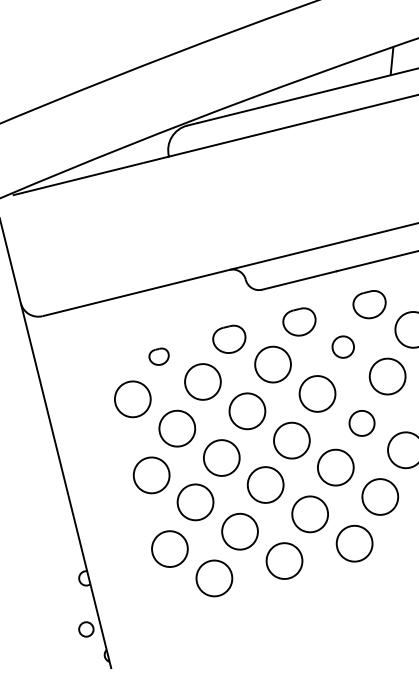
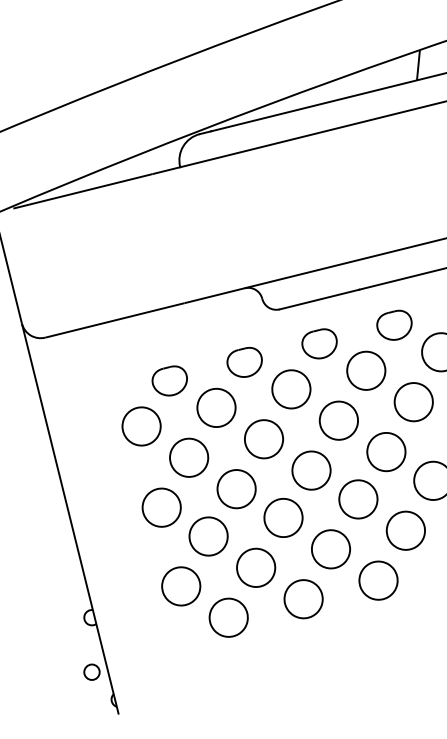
part: (343, 346) -> (366, 370), size x1.67
part: (158, 356) -> (169, 380), size x1.67
part: (362, 423) -> (386, 452), size x1.43

